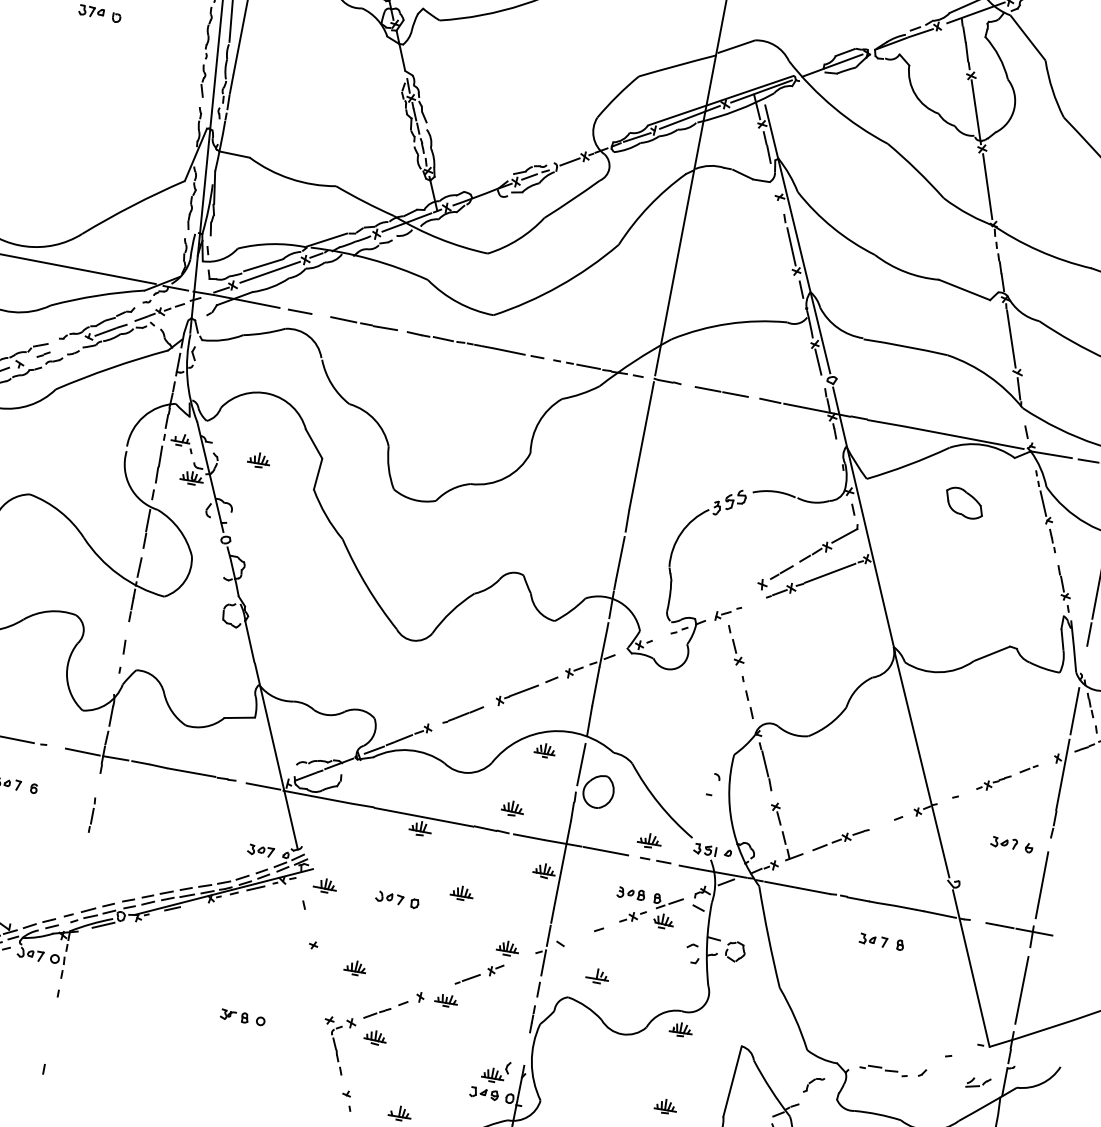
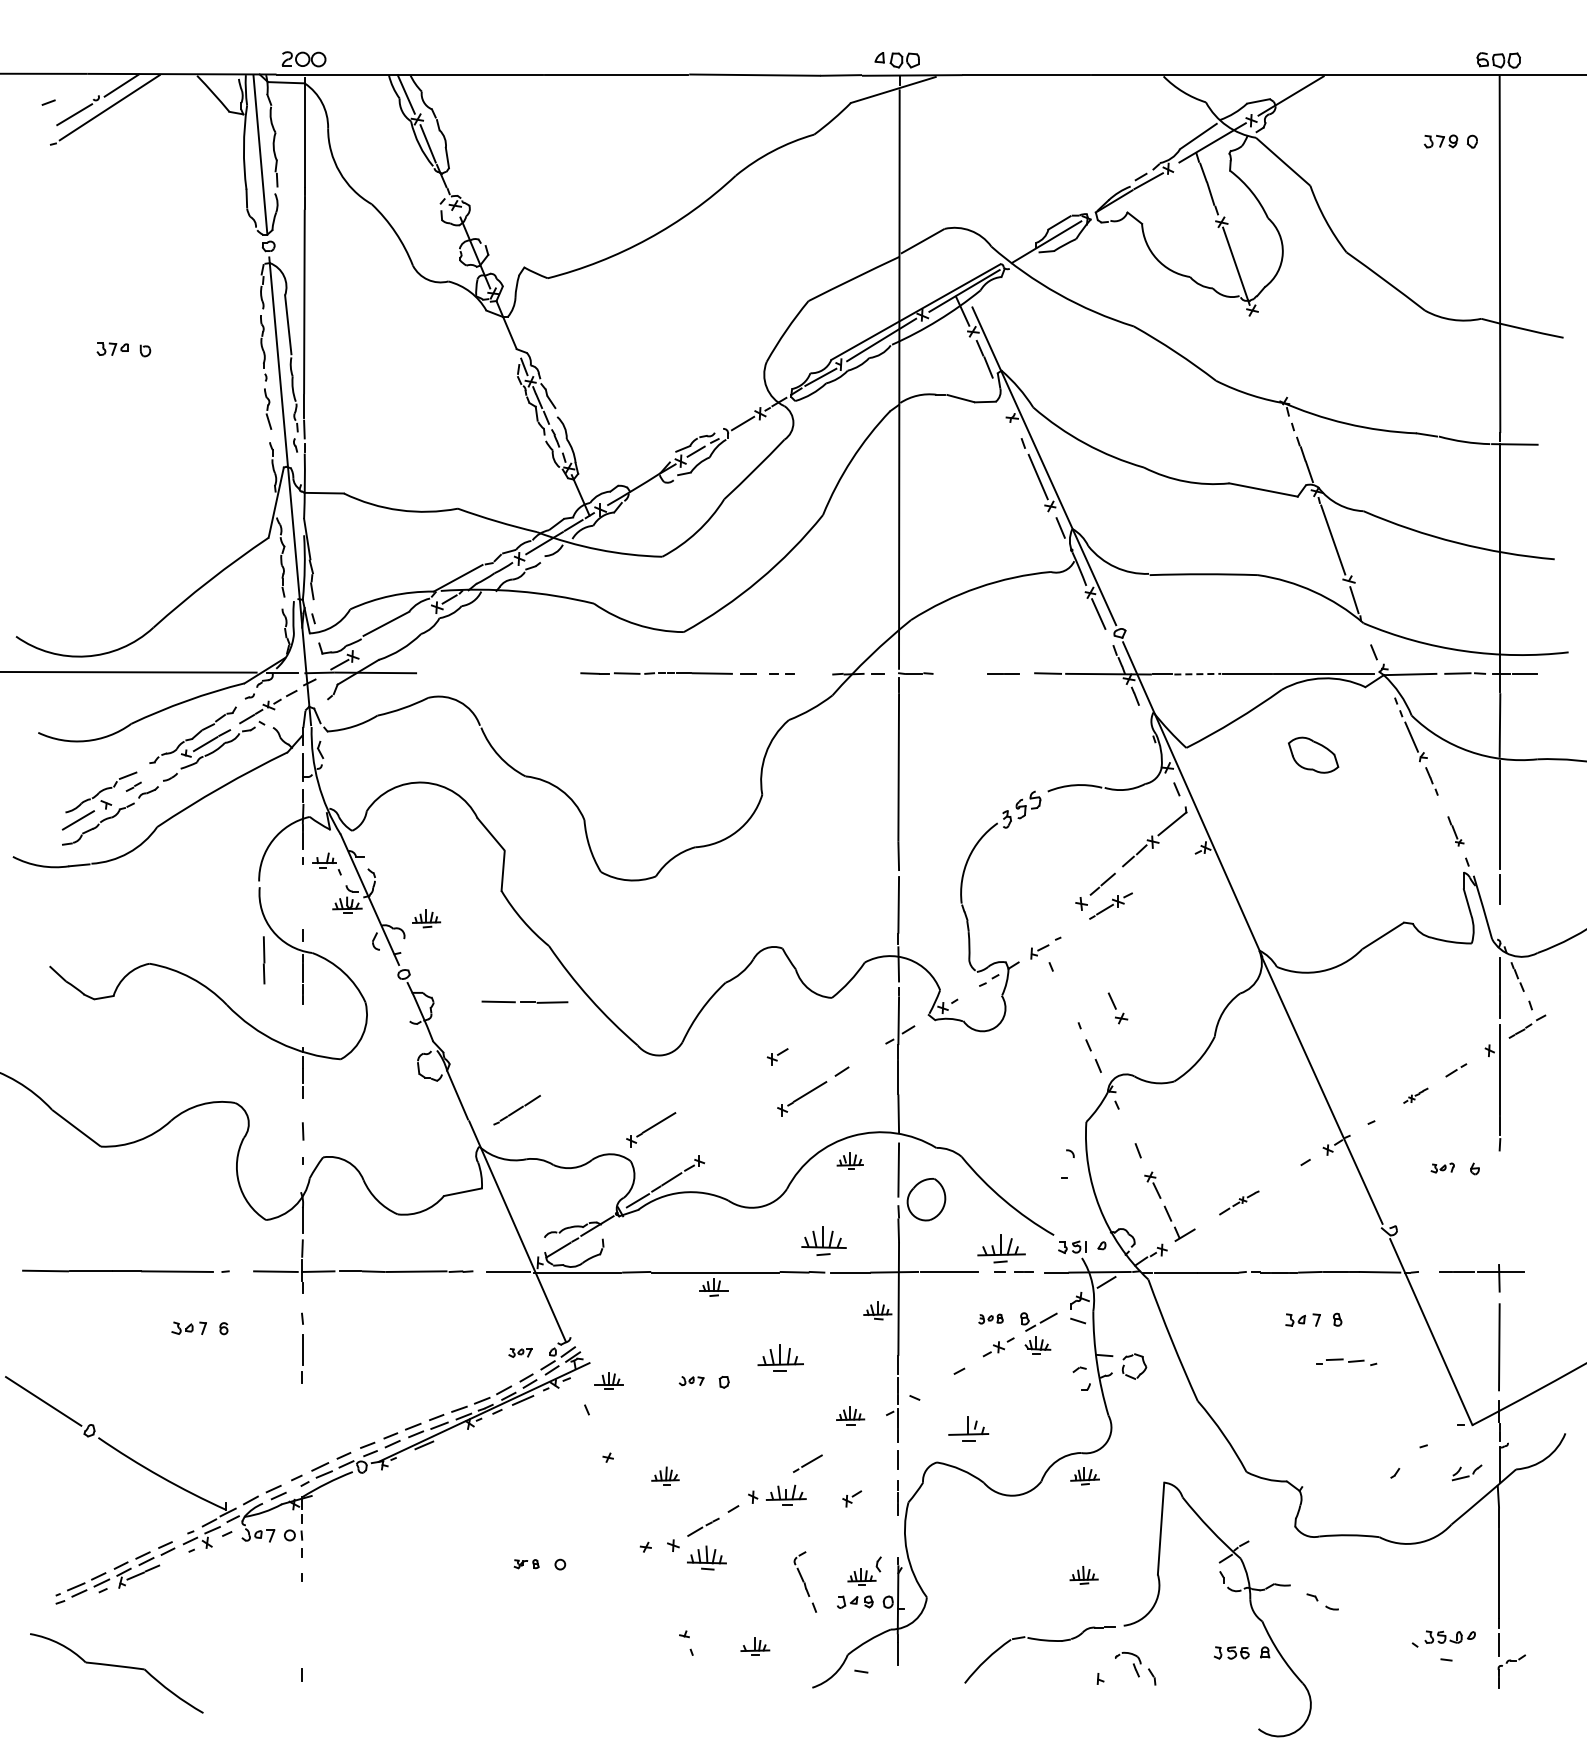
line: (987, 186) -> (1267, 355), removed
line: (269, 272) -> (395, 631), removed
line: (299, 311) -> (442, 673), removed
line: (363, 323) -> (524, 1001), moved
line: (588, 366) -> (813, 673), removed
line: (707, 389) -> (967, 673), removed
line: (886, 423) -> (1198, 674), solid -> dashed
part: (259, 460) -> (426, 918), moved
line: (158, 464) -> (263, 960), moved
line: (139, 567) -> (302, 1028), removed
line: (829, 572) -> (1162, 873), removed
part: (1063, 583) -> (1455, 831), size x0.7
part: (737, 652) -> (1117, 1008), moved
part: (573, 671) -> (777, 1056), moved
part: (395, 696) -> (651, 1129), added
line: (462, 715) -> (516, 1110), moved
line: (764, 763) -> (1126, 1125), removed
part: (993, 782) -> (1415, 1095), size x0.6
part: (512, 808) -> (823, 1240), size x1.6
part: (92, 814) -> (302, 1347), size x1.6
part: (841, 839) -> (1239, 1202), size x0.6
part: (649, 840) -> (1001, 1248), size x1.6
part: (1004, 842) -> (1442, 1167), size x0.7
part: (260, 850) -> (520, 1352), size x0.7
line: (1041, 884) -> (1499, 1211), removed
part: (462, 892) -> (780, 1357), size x1.6
part: (630, 893) -> (990, 1318), size x0.7
part: (389, 897) -> (691, 1380), size x0.7
line: (103, 924) -> (342, 1481), removed
part: (495, 969) -> (852, 1498), moved
part: (597, 976) -> (968, 1429), size x1.4
part: (446, 1000) -> (786, 1494), size x1.4
part: (234, 1015) -> (526, 1563), size x0.7
part: (375, 1037) -> (706, 1557), size x1.4
part: (337, 1049) -> (805, 1581), moved
part: (883, 1069) -> (1346, 1361), moved
part: (814, 1084) -> (1263, 1513), removed

